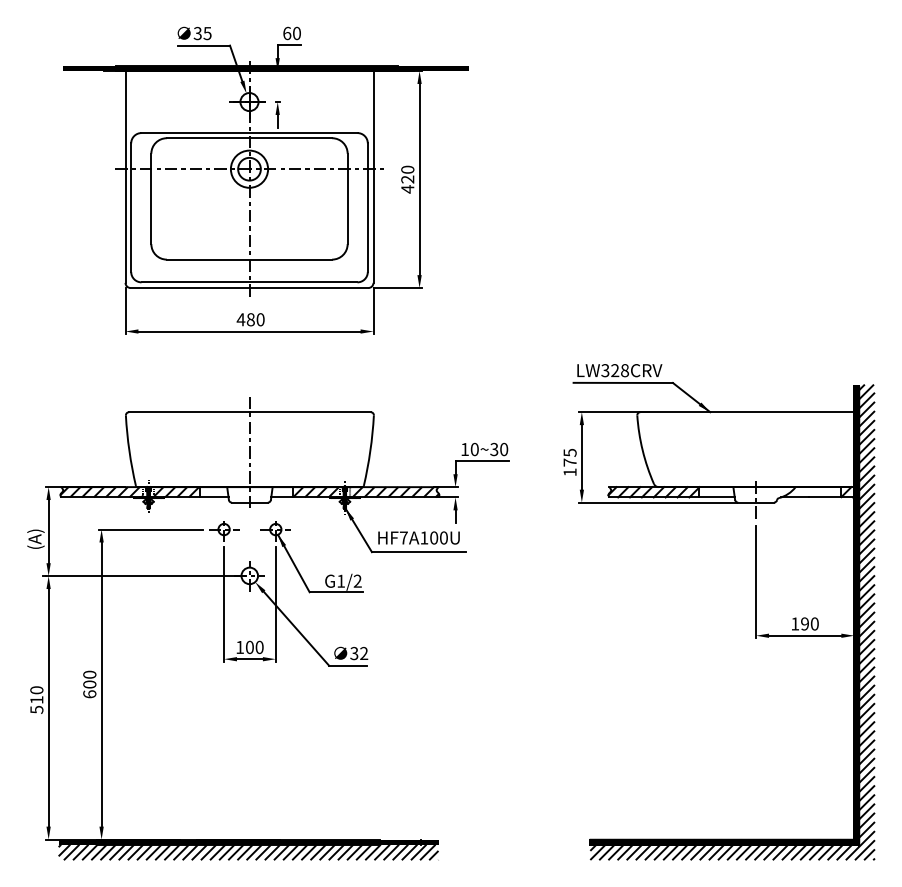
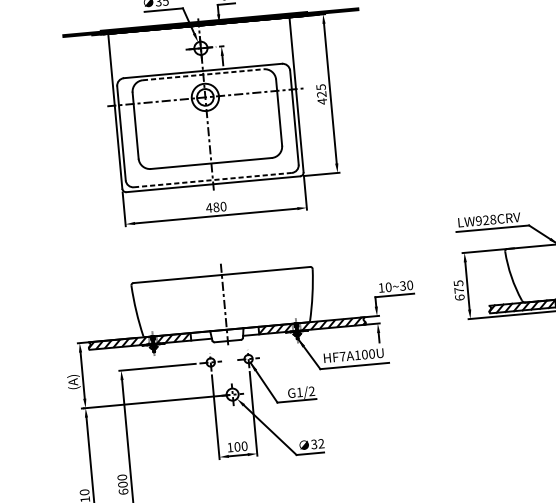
line: (249, 138) -> (203, 74), solid -> dashed
text: (407, 169) -> (320, 87), 420 -> 425
line: (249, 282) -> (212, 180), solid -> dashed
text: (605, 370) -> (478, 220), LW328CRV -> LW928CRV
text: (569, 472) -> (459, 297), 175 -> 675

